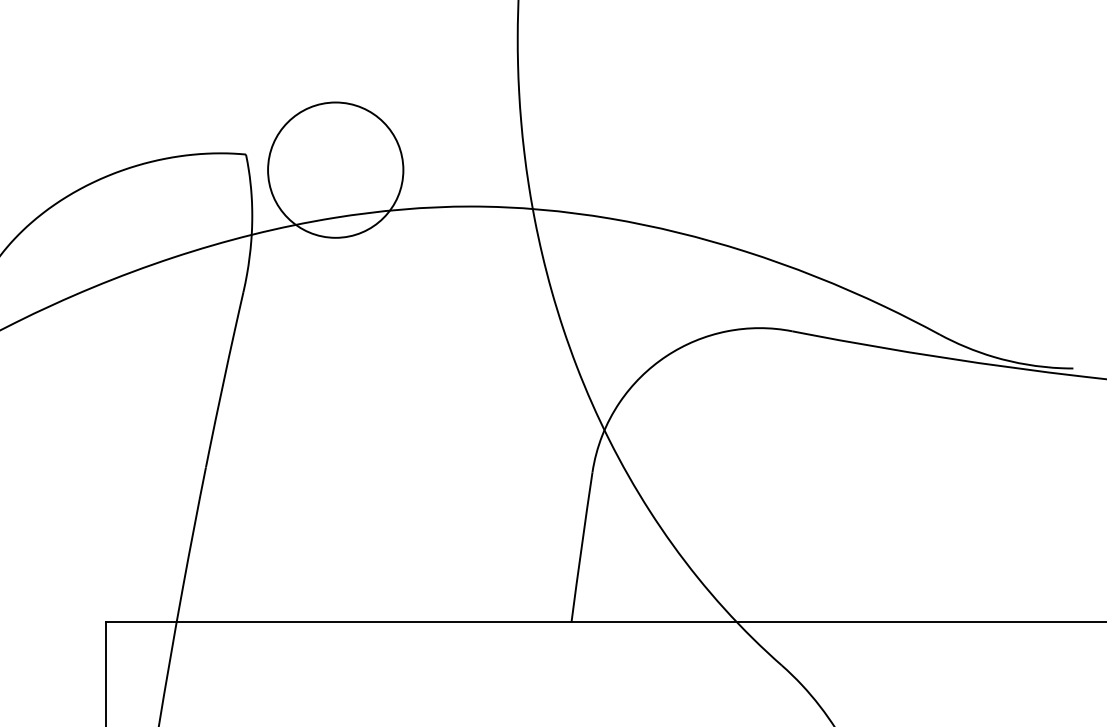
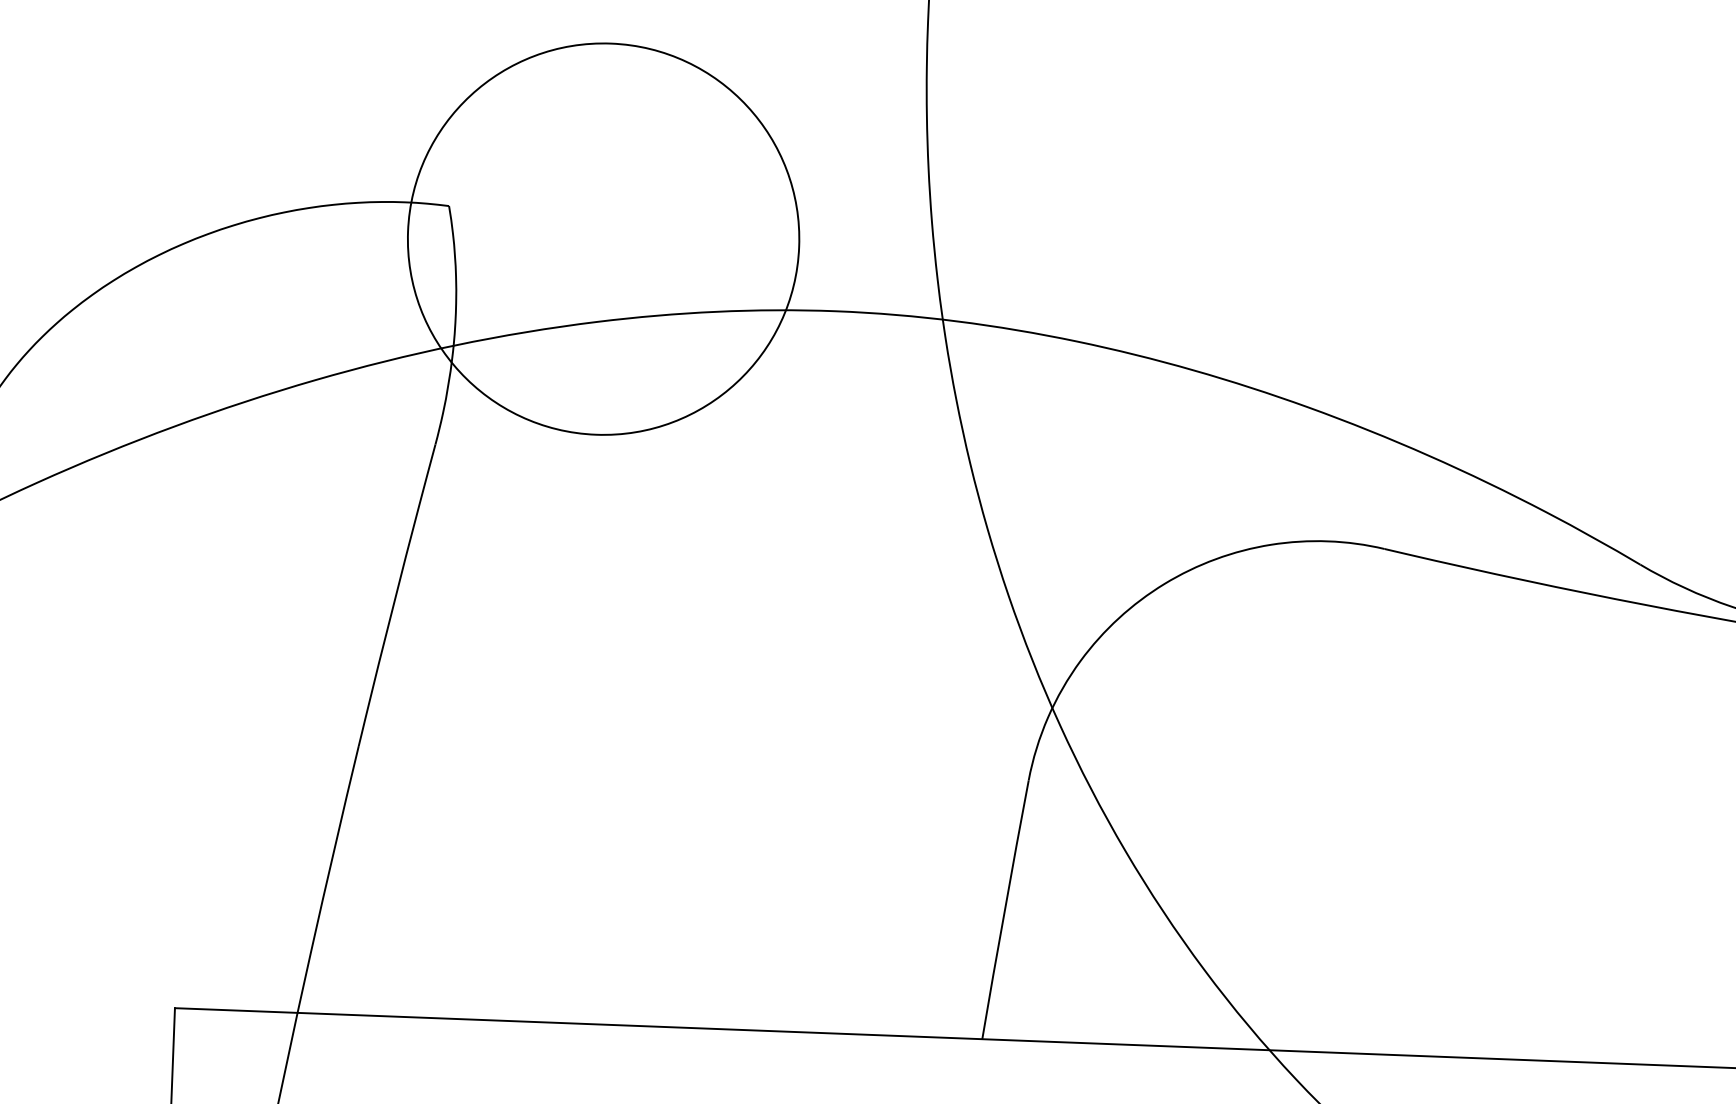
circle: (335, 169) -> (603, 237), size x1.67

